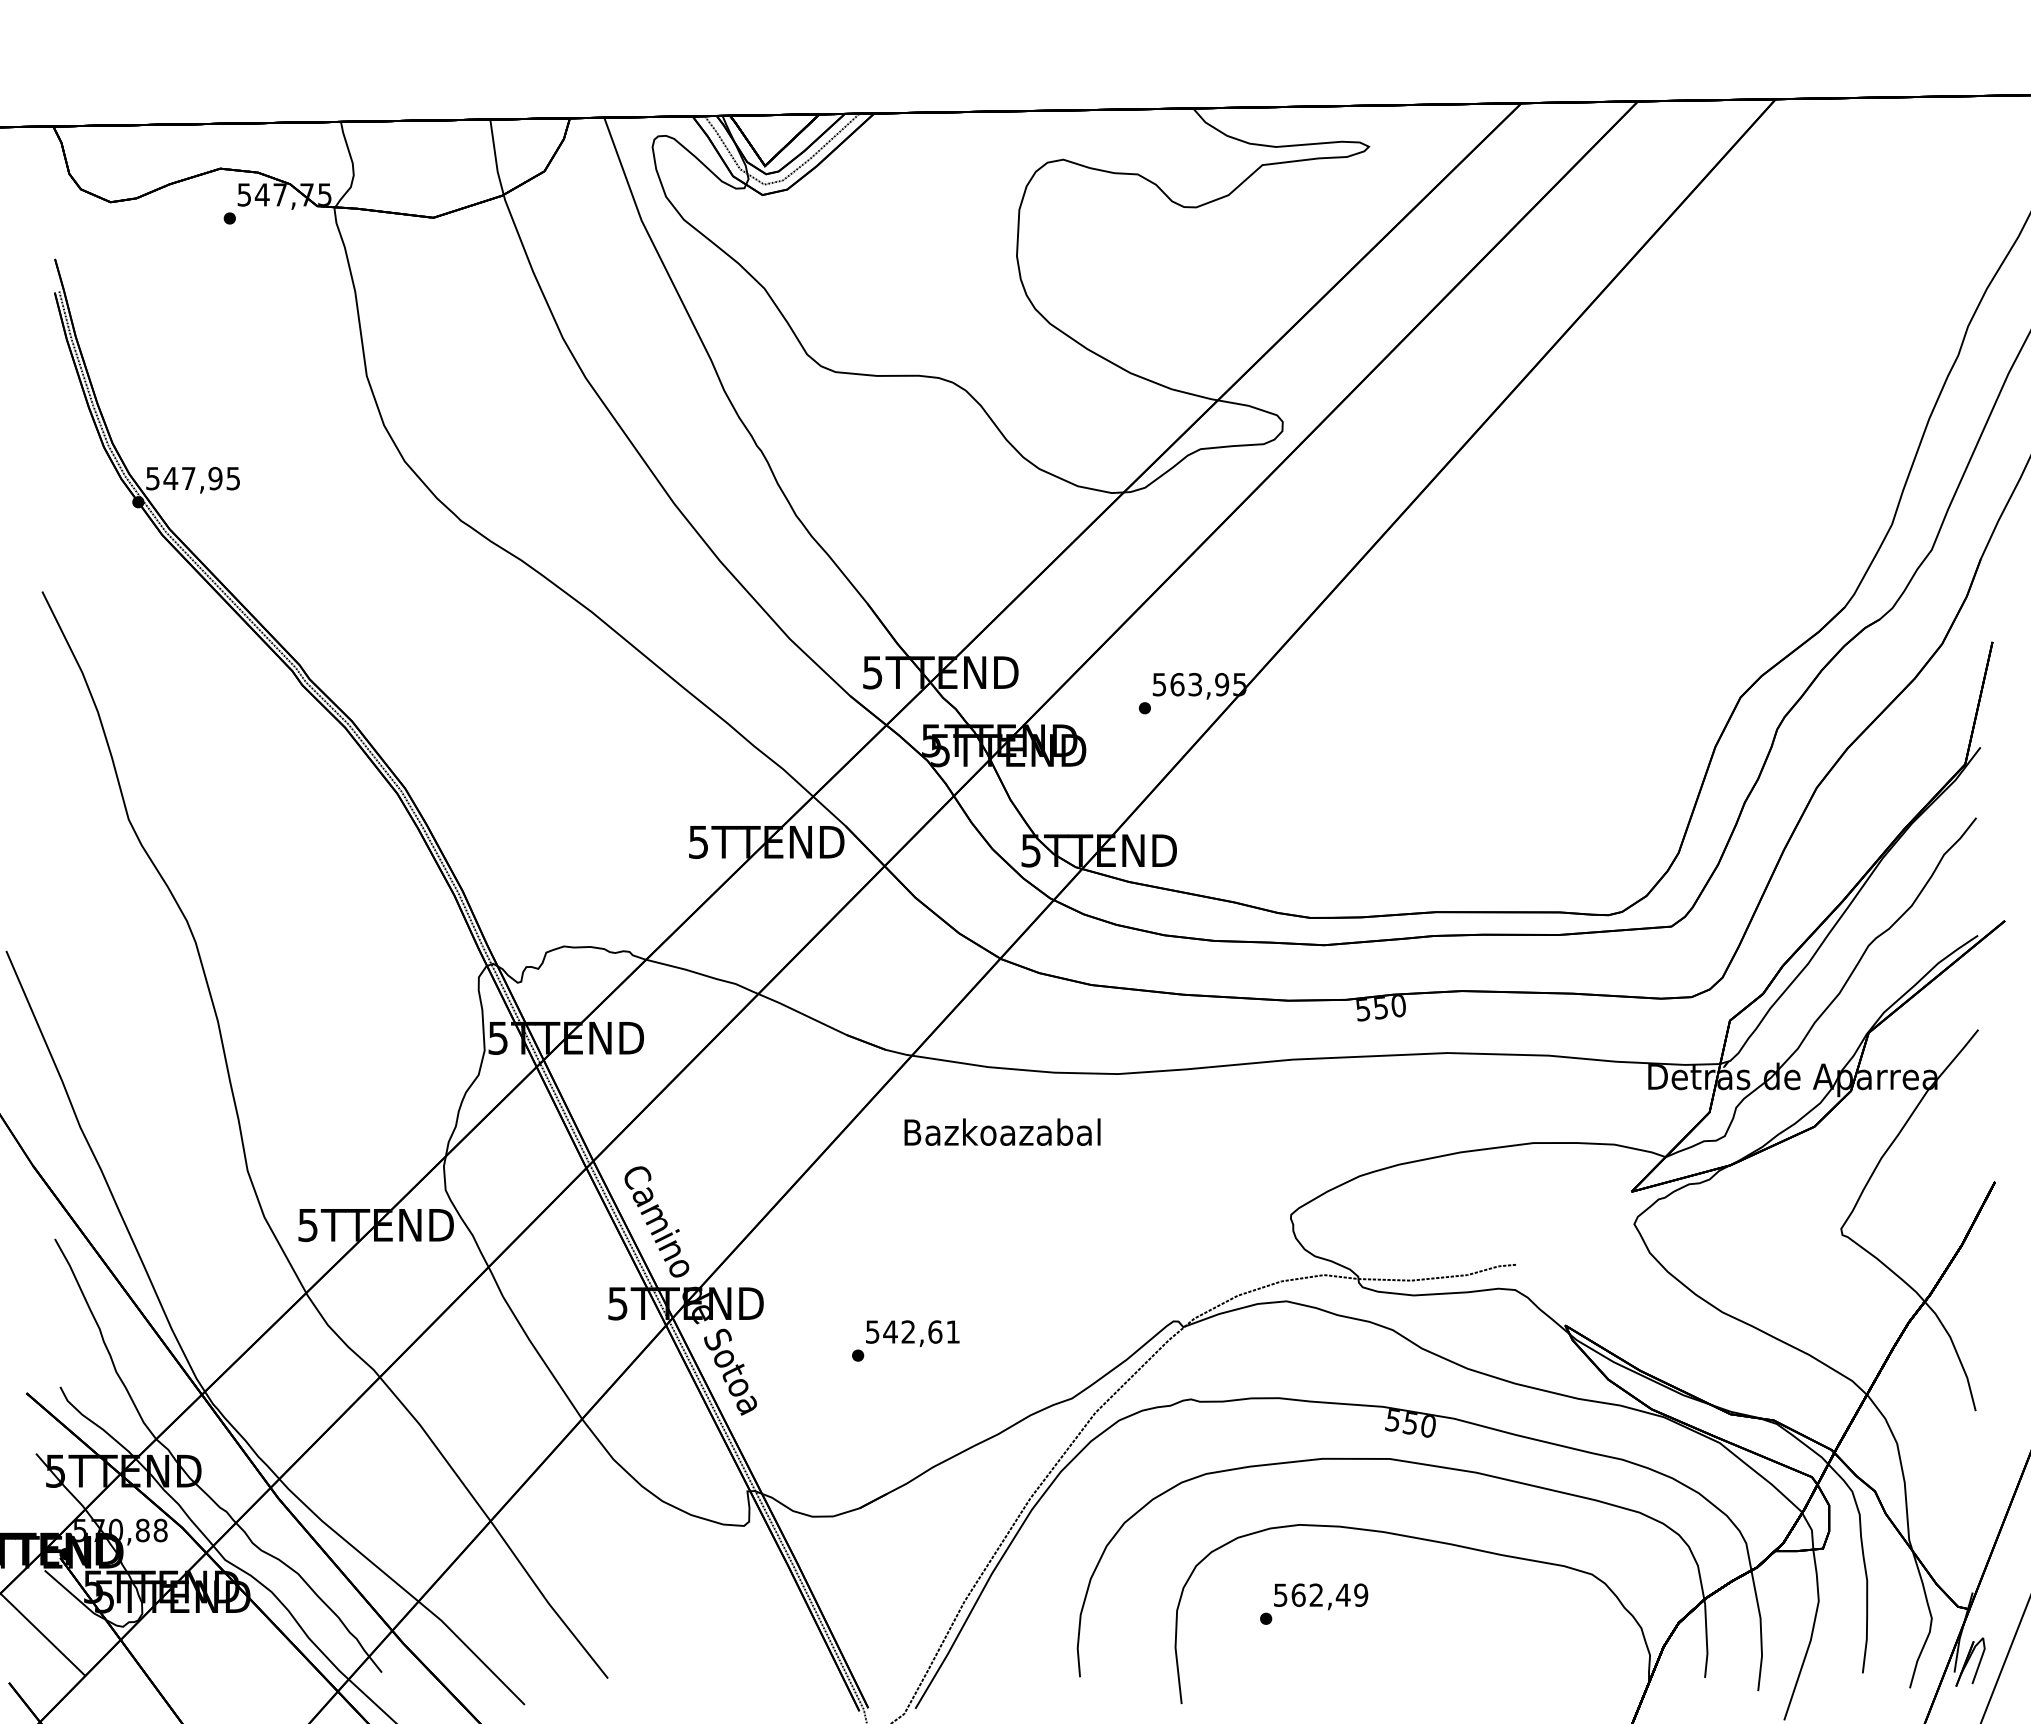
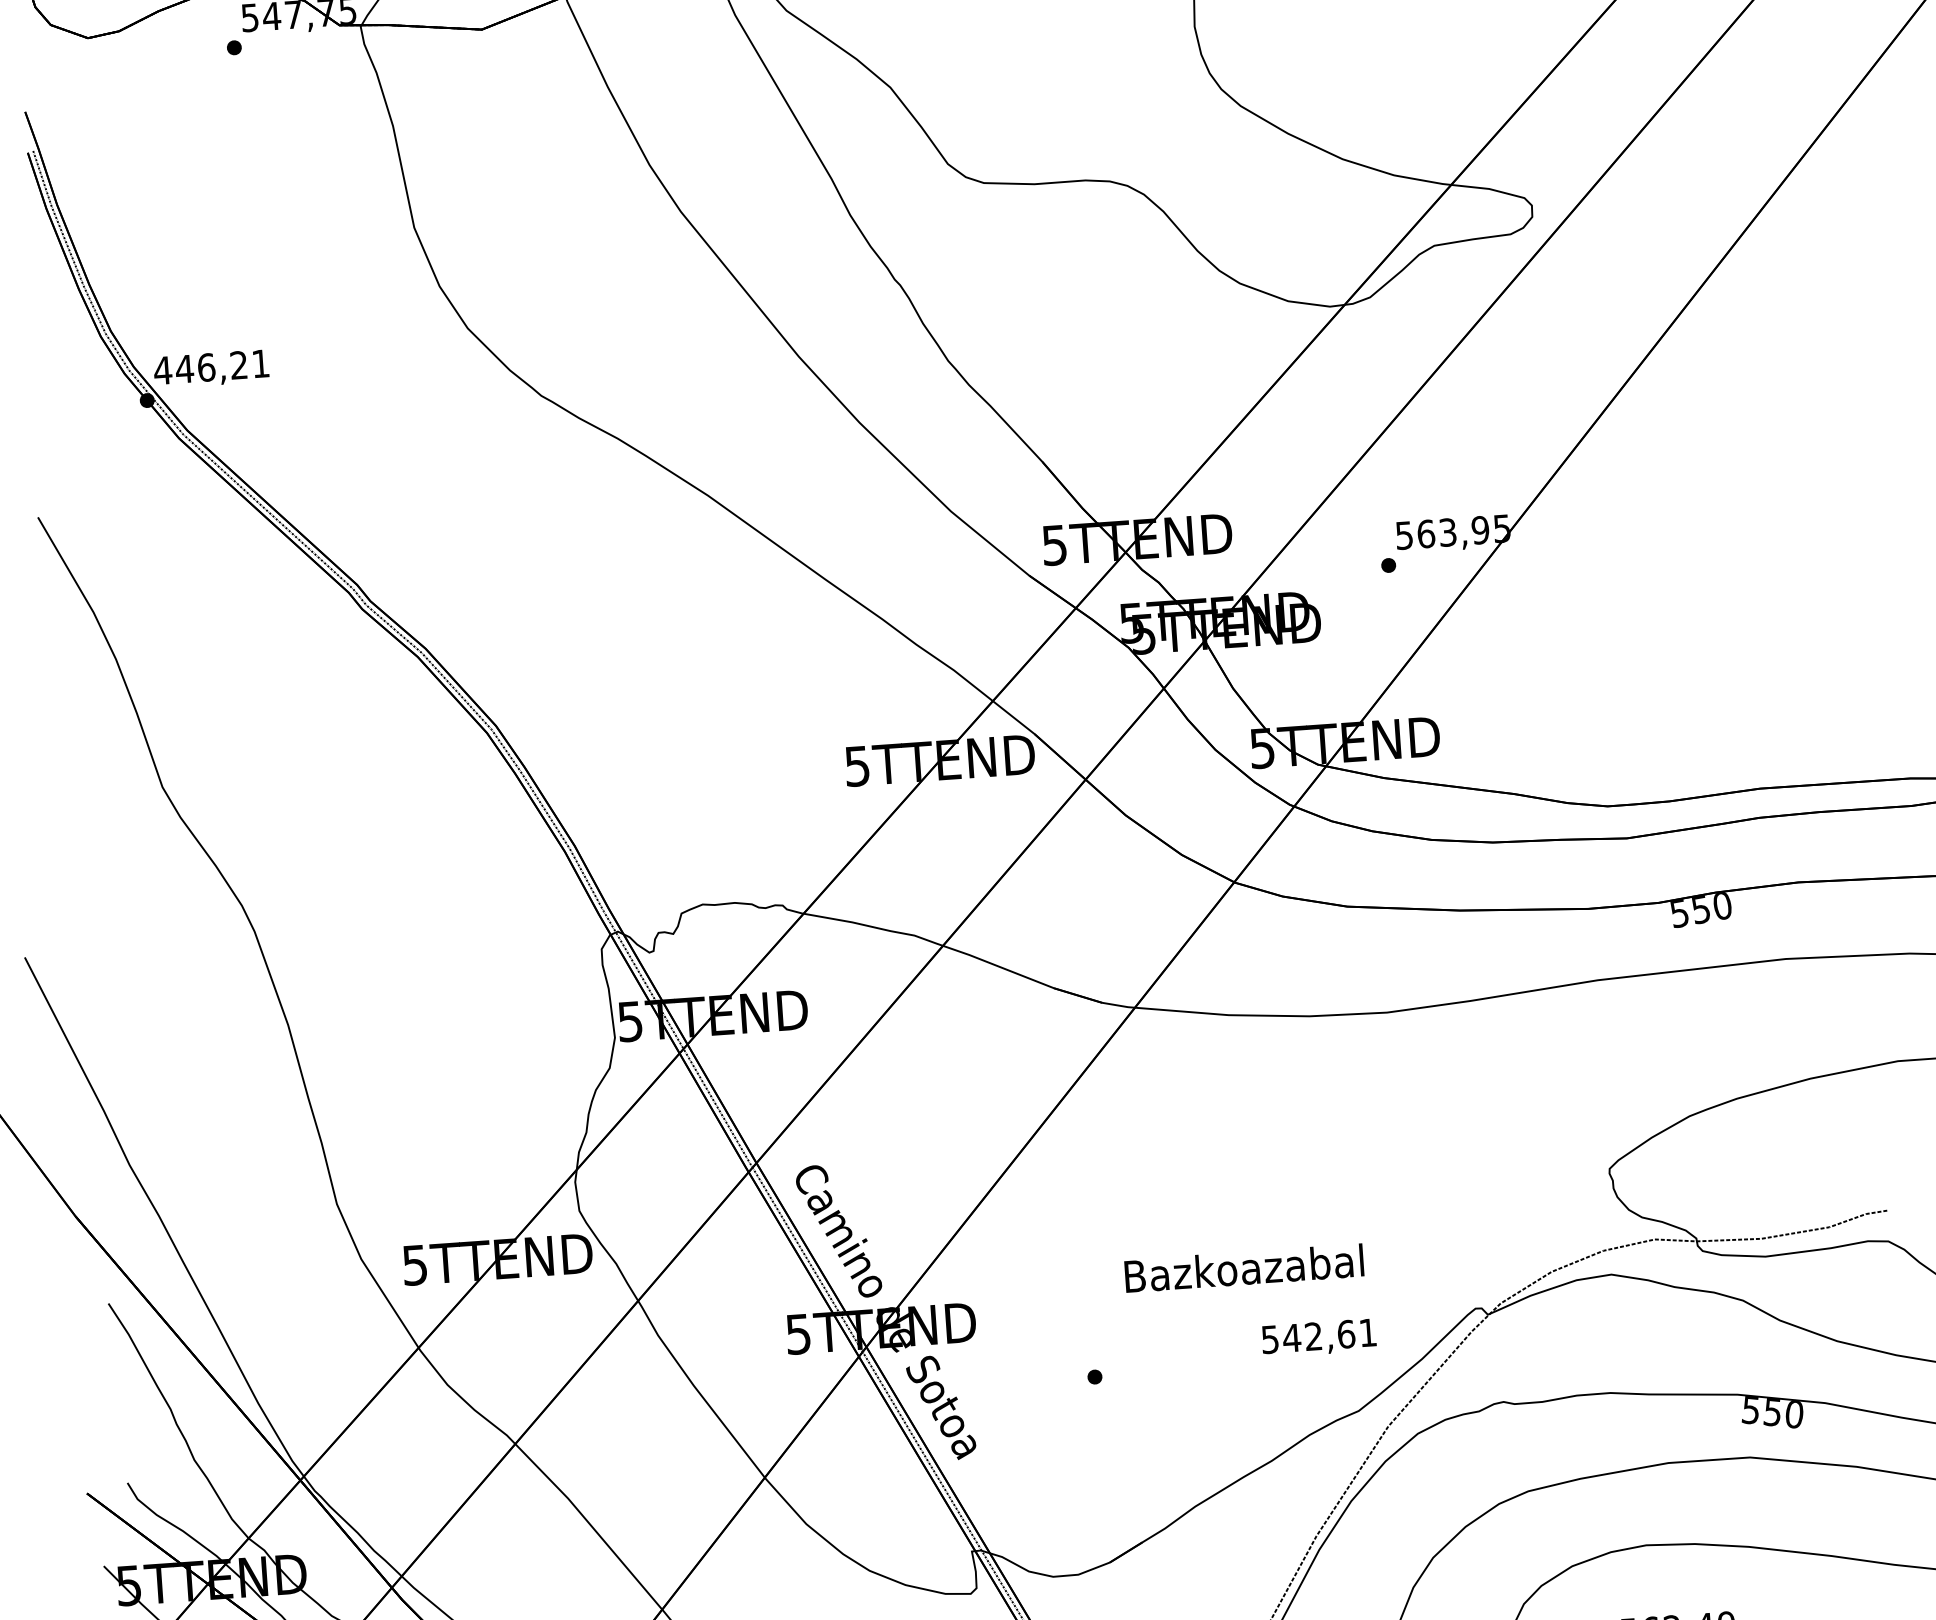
text: (192, 478) -> (211, 367), 547,95 -> 446,21
text: (1002, 1131) -> (1244, 1267), moved
text: (912, 1333) -> (1318, 1338), moved

